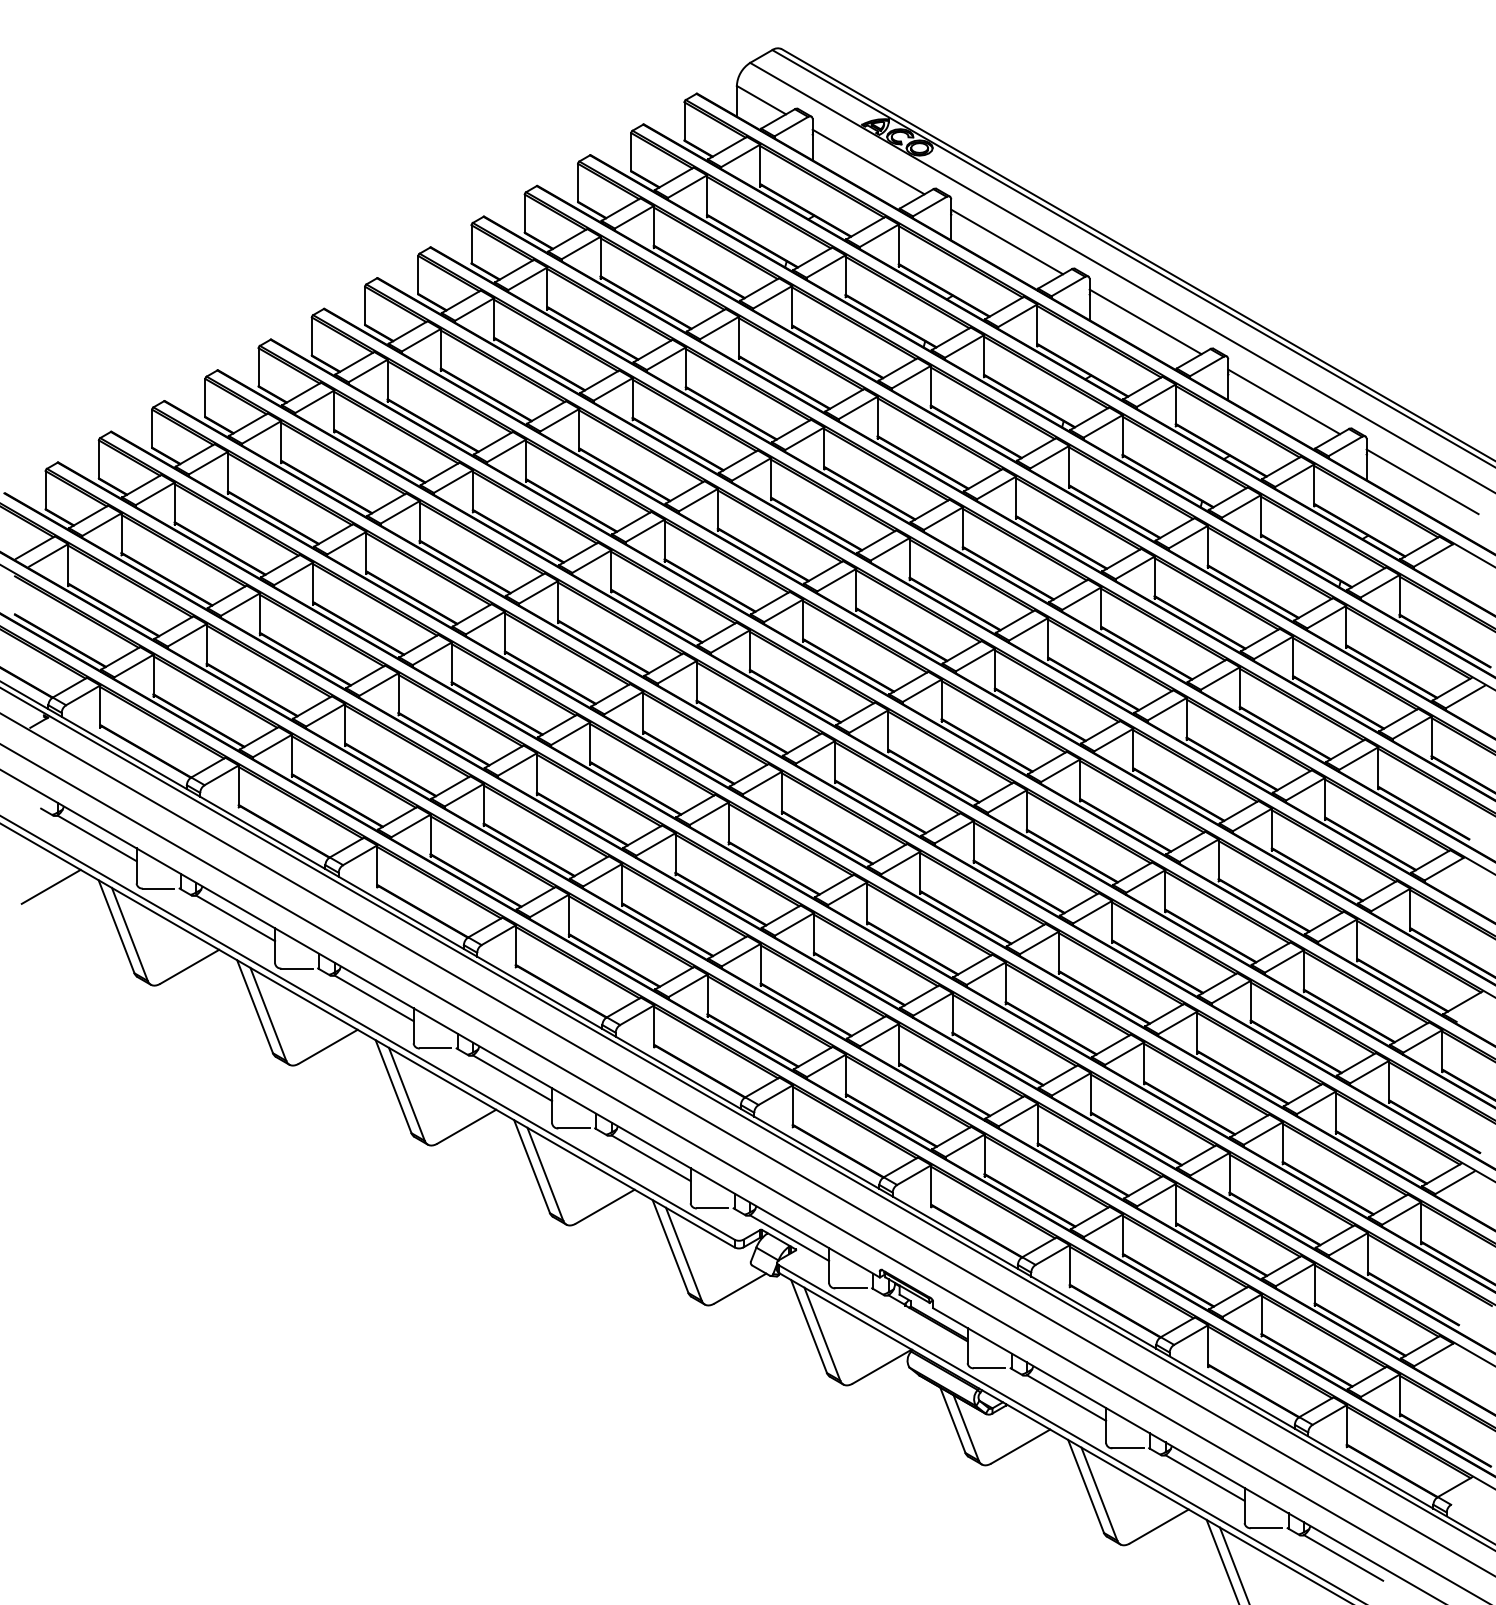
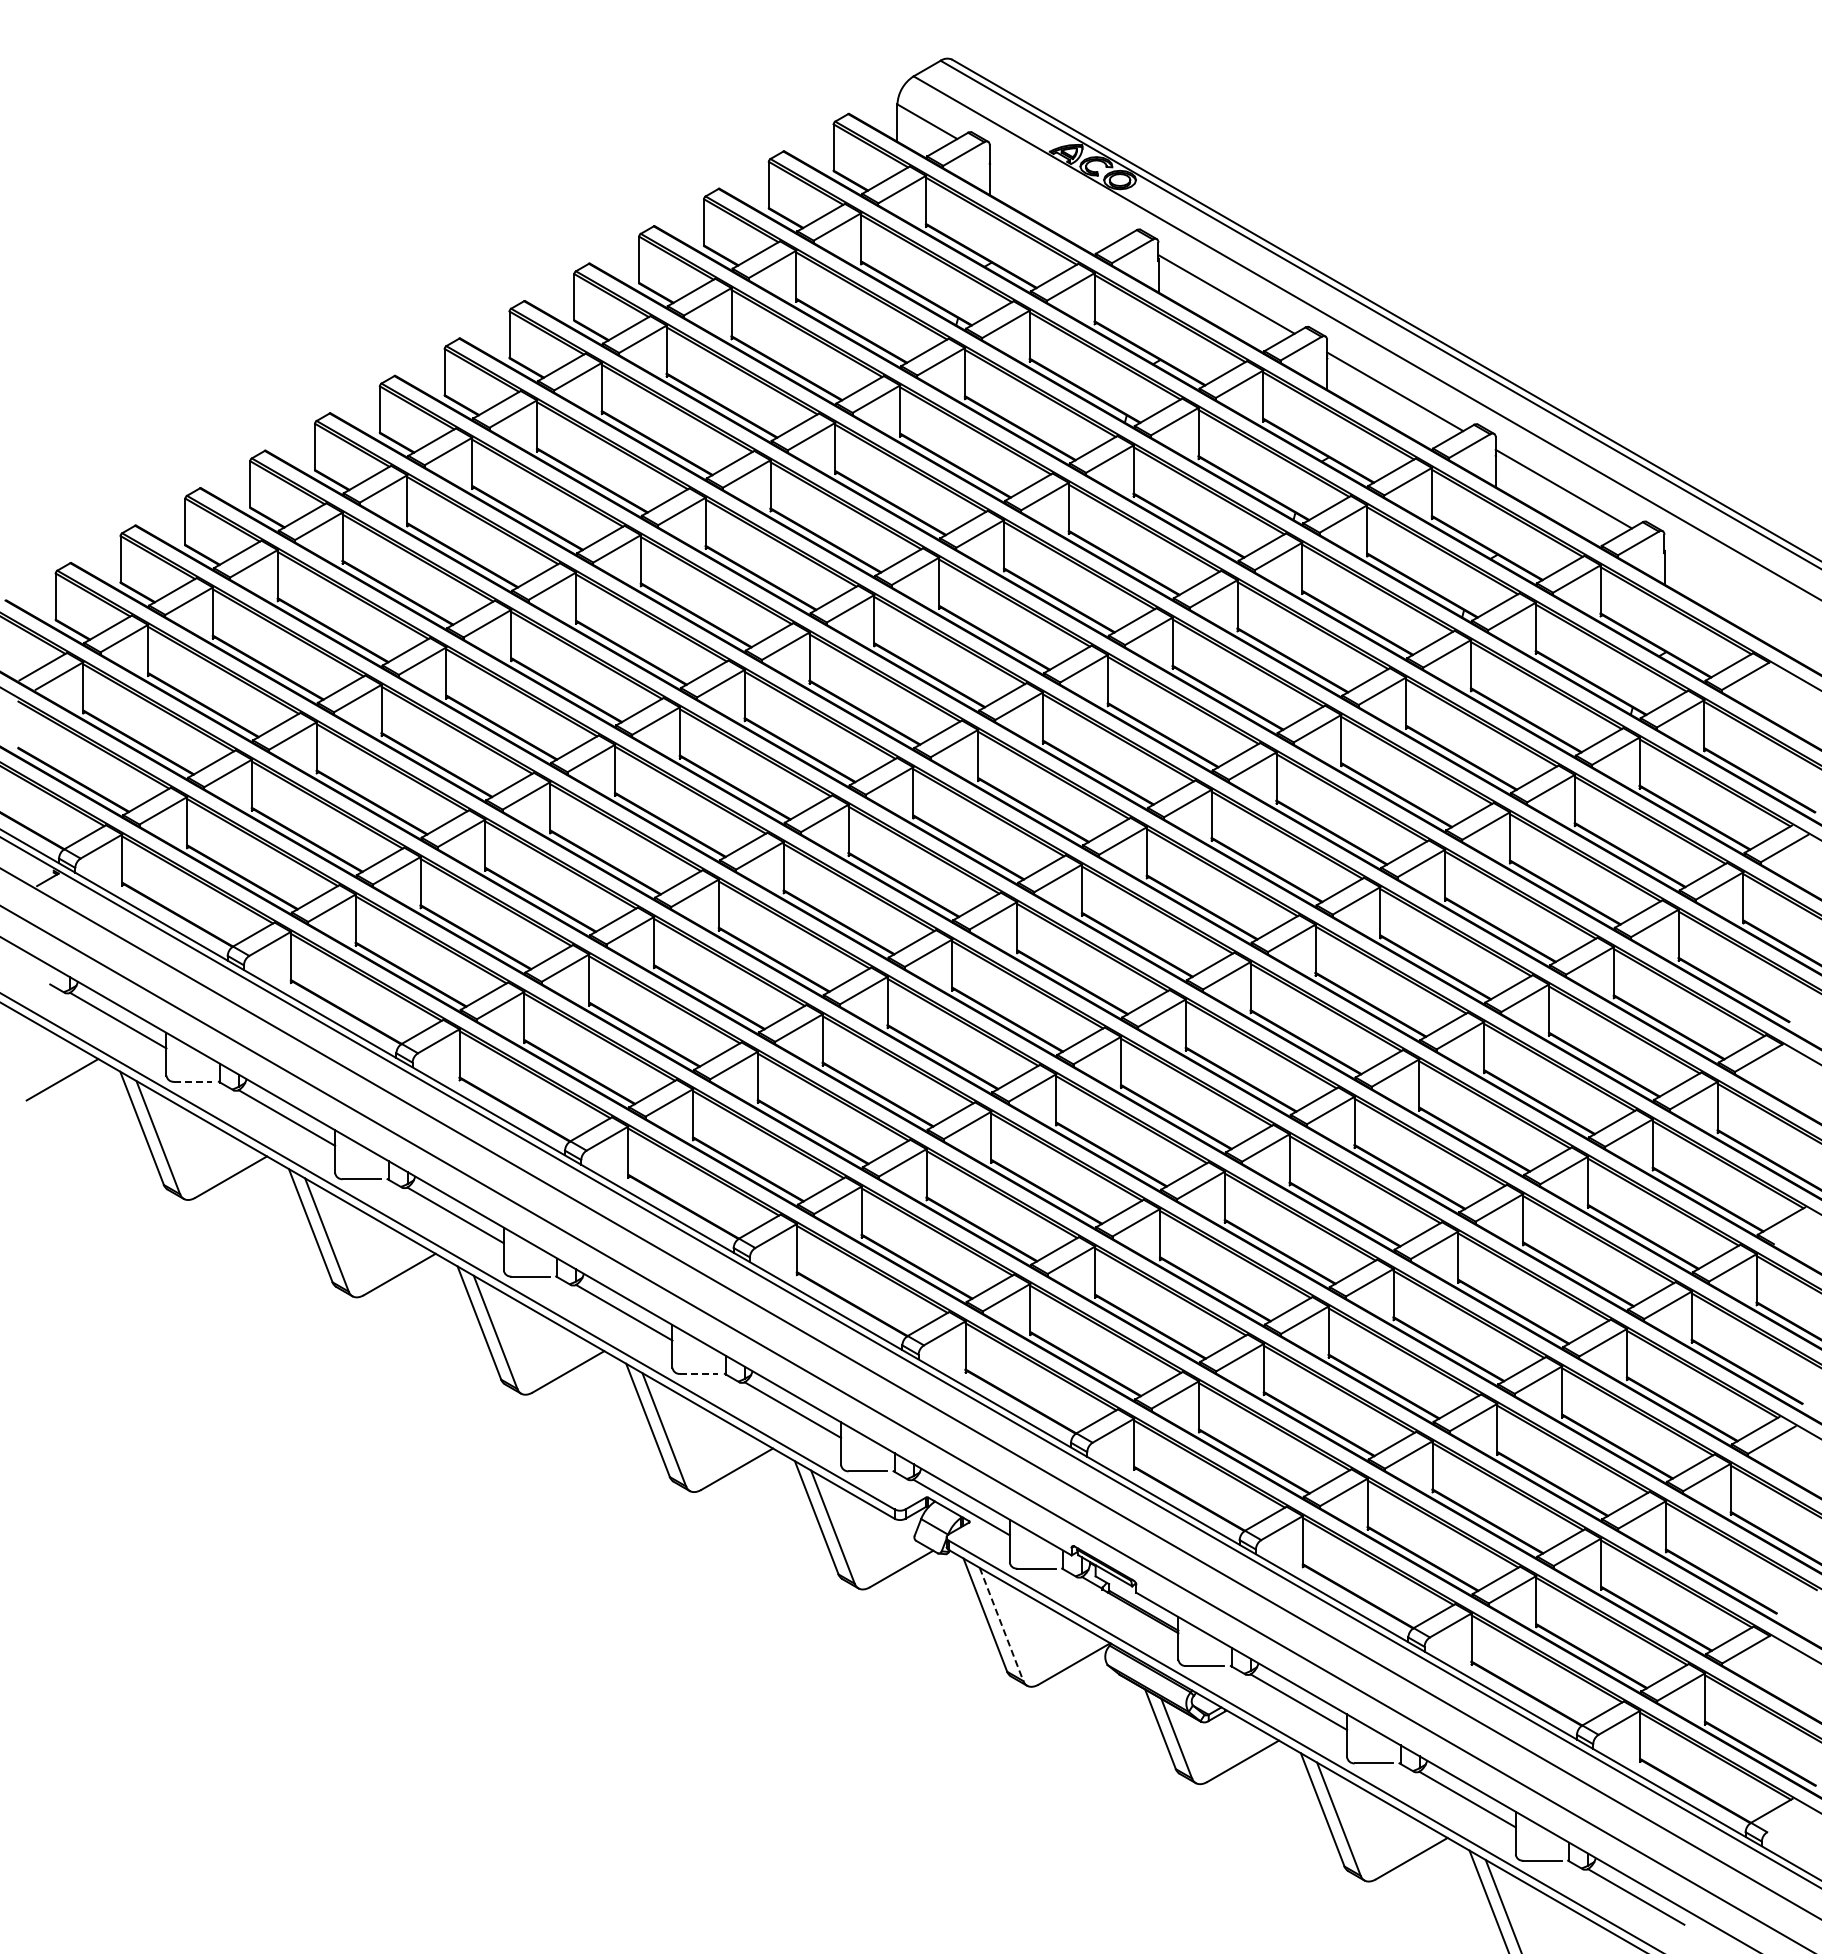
line: (868, 161) -> (1057, 196), removed
line: (1422, 481) -> (1732, 586), removed
line: (158, 888) -> (193, 1081), solid -> dashed
line: (574, 1128) -> (699, 1373), solid -> dashed
line: (822, 1334) -> (1001, 1624), solid -> dashed

